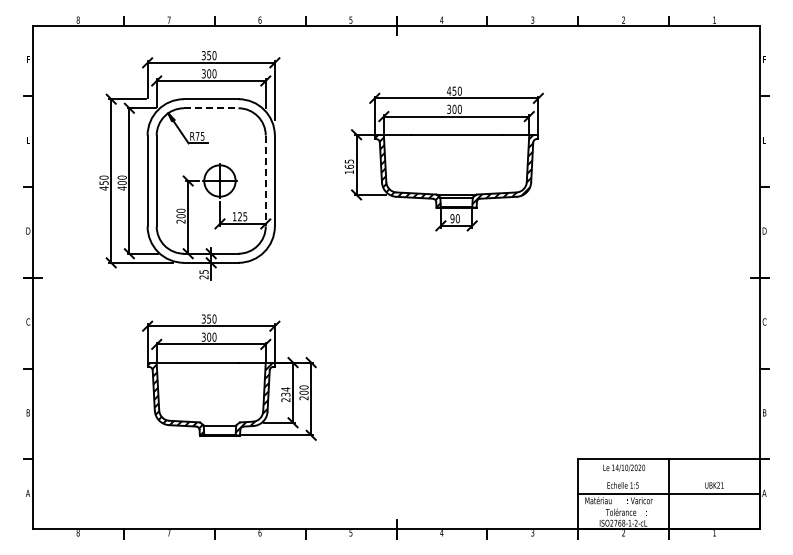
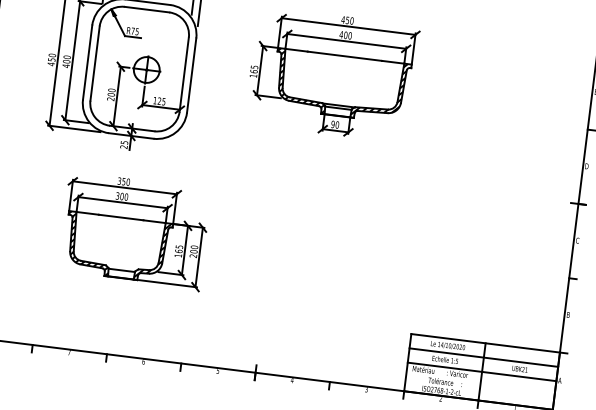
line: (211, 108) -> (147, 9), dashed -> solid
text: (449, 108) -> (341, 34), 300 -> 400
line: (265, 181) -> (183, 75), dashed -> solid
text: (285, 394) -> (178, 251), 234 -> 165
line: (669, 476) -> (484, 357), added

